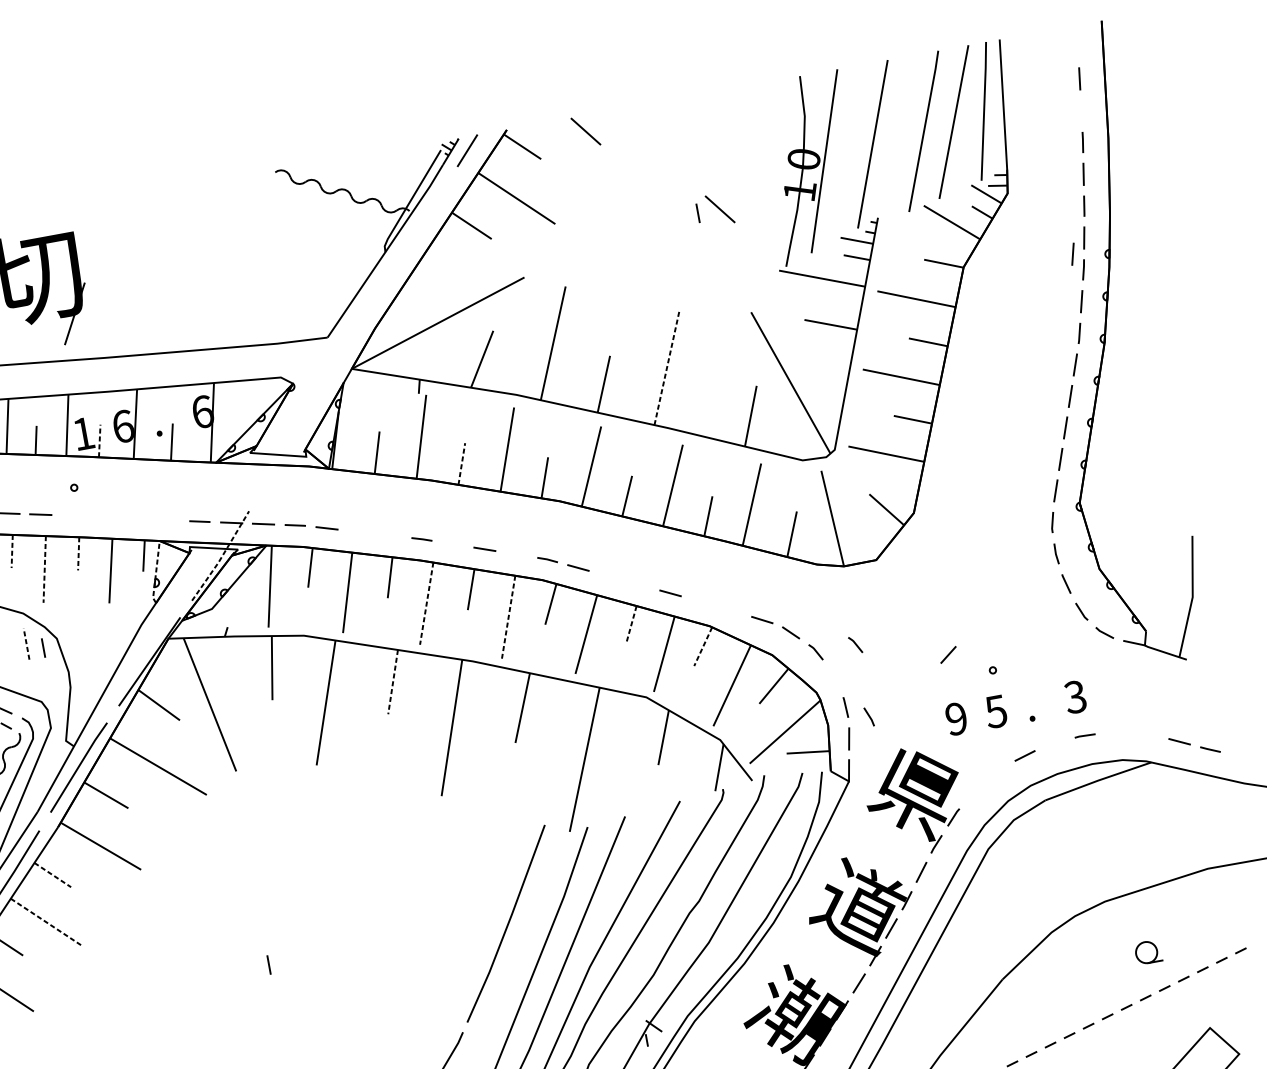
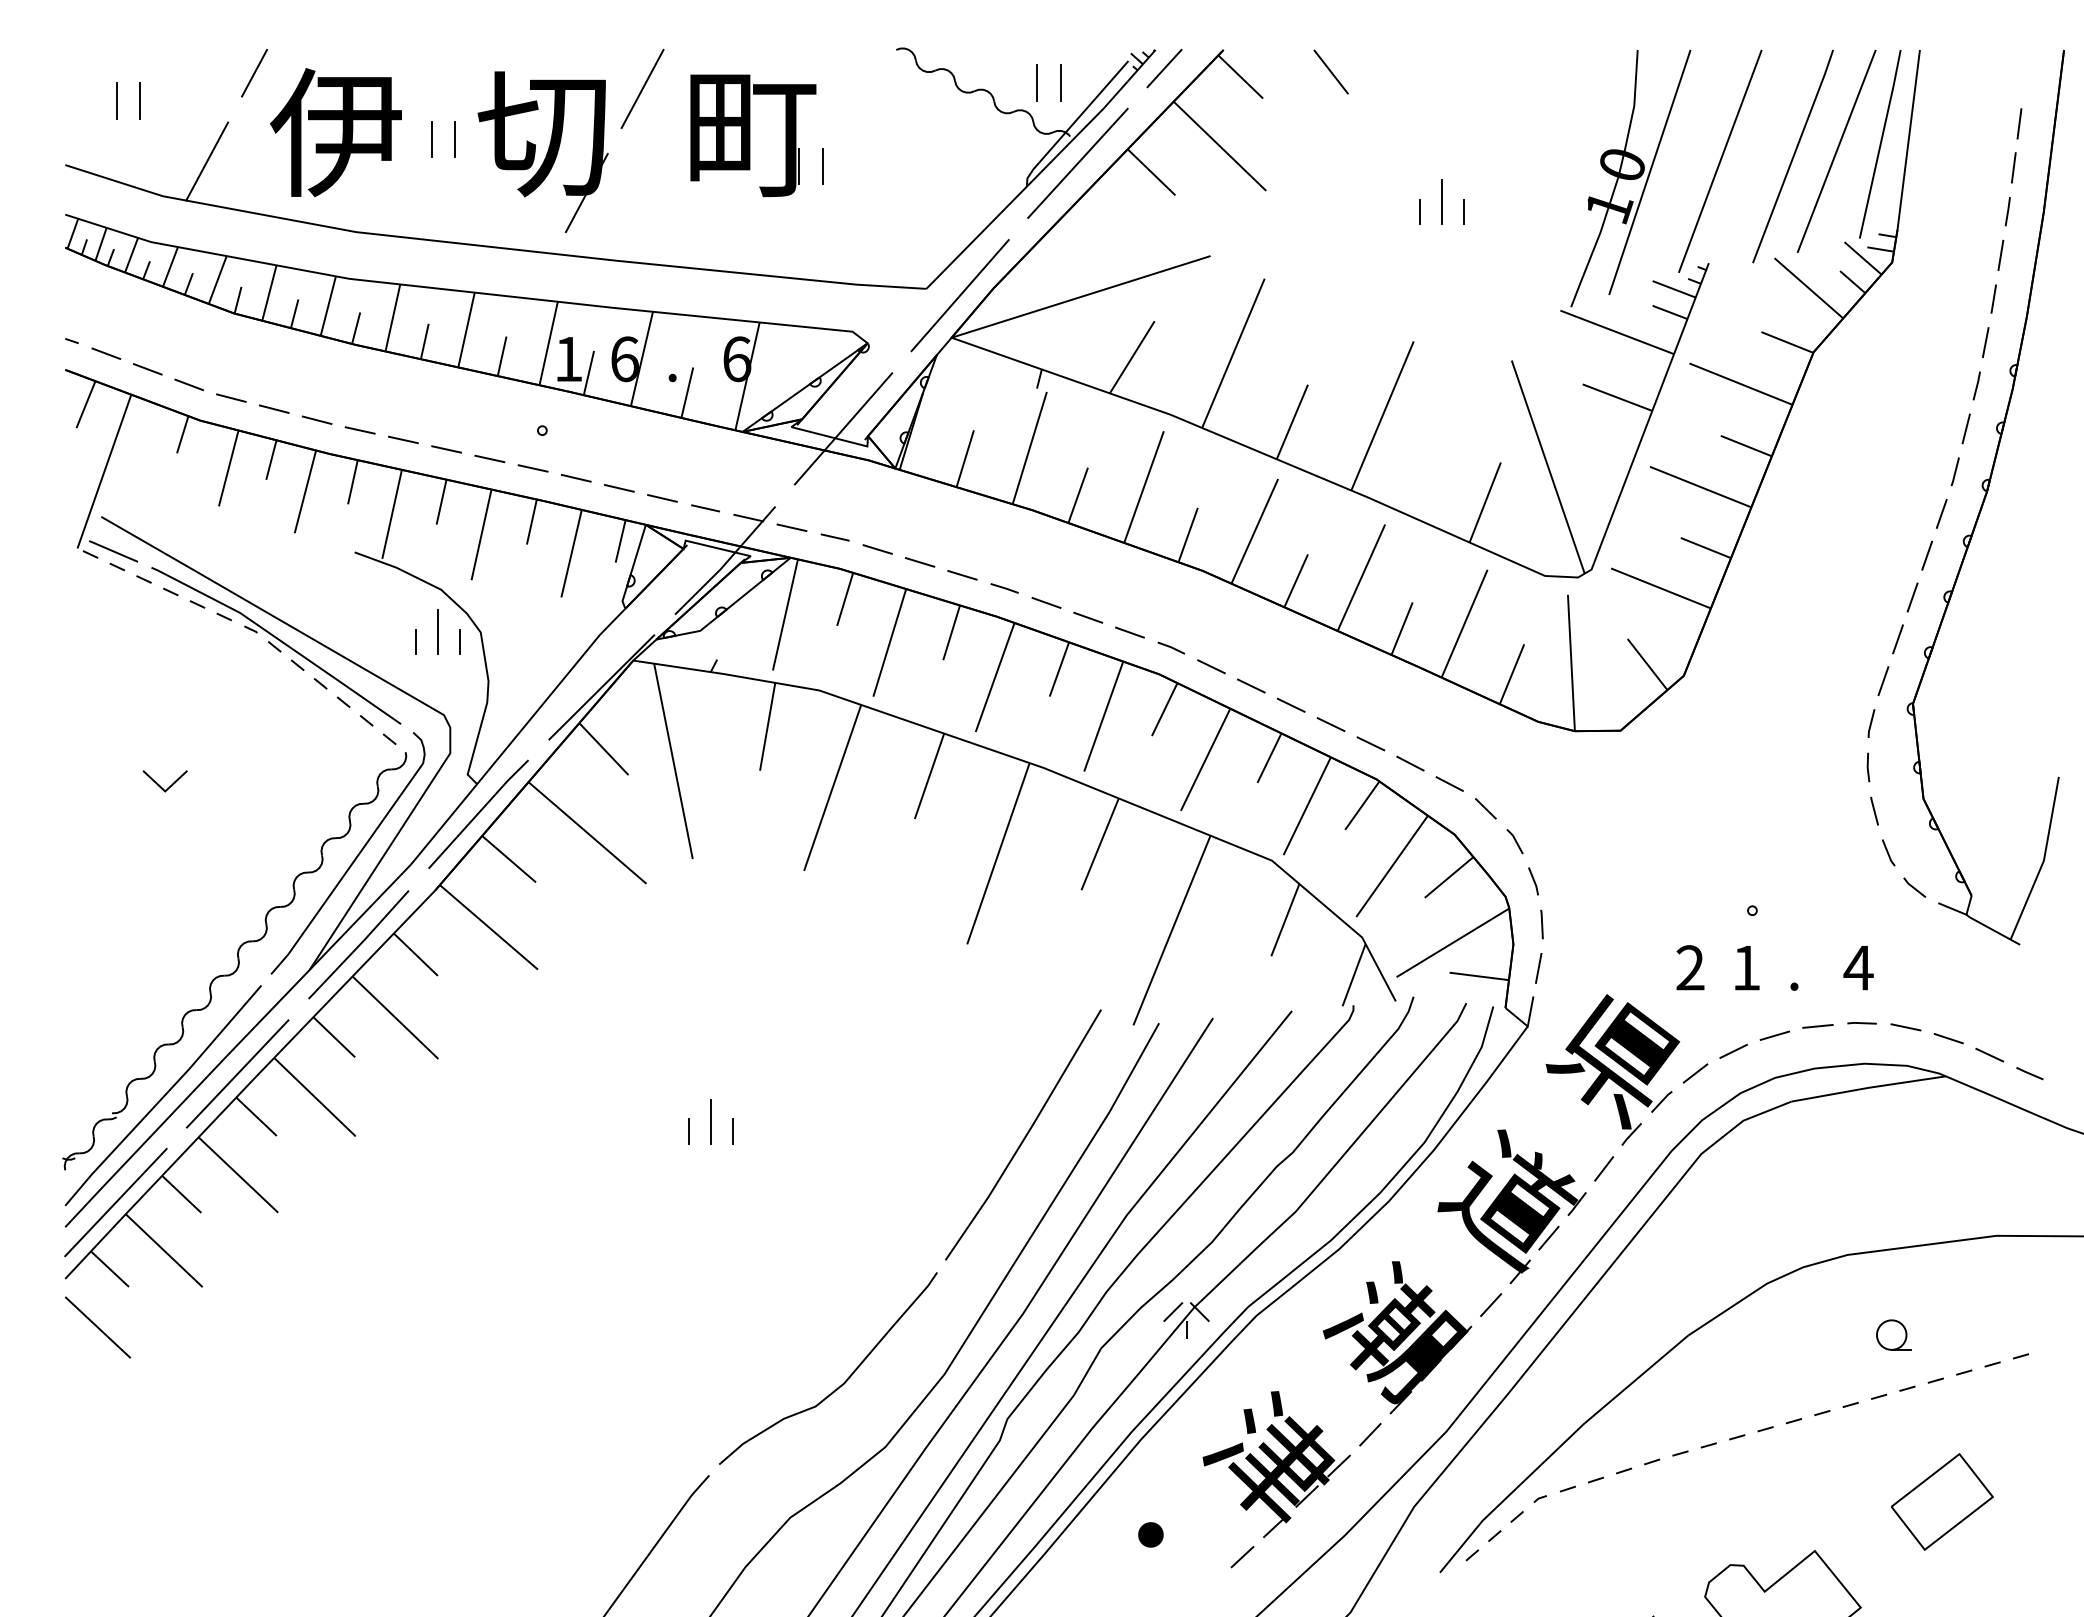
line: (1081, 110) -> (2013, 167), added
line: (395, 174) -> (1060, 82), added
line: (379, 177) -> (1037, 82), added
line: (680, 209) -> (1441, 202), added
line: (719, 209) -> (1494, 211), removed
line: (666, 218) -> (1419, 211), added
line: (418, 228) -> (1077, 162), added
line: (100, 232) -> (642, 88), added
part: (185, 251) -> (753, 135), added
line: (1072, 254) -> (1965, 361), removed
line: (238, 264) -> (822, 166), added
line: (351, 337) -> (959, 295), added
line: (666, 367) -> (1382, 415), dashed -> solid
line: (99, 441) -> (588, 373), dashed -> solid
line: (287, 447) -> (843, 428), added
line: (461, 463) -> (1078, 494), dashed -> solid
line: (72, 515) -> (532, 468), added
line: (103, 516) -> (575, 477), added
line: (136, 518) -> (619, 488), added
line: (168, 520) -> (662, 498), added
line: (358, 532) -> (919, 562), added
line: (390, 535) -> (962, 575), added
line: (453, 543) -> (1046, 602), added
line: (12, 551) -> (441, 502), dashed -> solid
line: (78, 554) -> (531, 522), dashed -> solid
line: (515, 554) -> (1129, 632), added
line: (221, 557) -> (726, 562), dashed -> solid
line: (44, 569) -> (481, 535), dashed -> solid
line: (155, 572) -> (632, 567), dashed -> solid
line: (609, 576) -> (1251, 685), added
line: (639, 584) -> (1290, 704), added
line: (700, 601) -> (1370, 743), added
line: (426, 603) -> (995, 677), dashed -> solid
line: (731, 610) -> (1410, 763), added
line: (508, 617) -> (1103, 717), dashed -> solid
line: (631, 625) -> (1269, 758), dashed -> solid
line: (26, 643) -> (438, 631), dashed -> solid
line: (855, 644) -> (1570, 840), removed
line: (703, 646) -> (1362, 805), dashed -> solid
line: (11, 653) -> (415, 641), added
line: (948, 654) -> (1695, 1073), moved
line: (393, 682) -> (929, 776), dashed -> solid
text: (1075, 696) -> (1858, 967), 3 -> 4
text: (996, 712) -> (1746, 968), 5 -> 1
line: (869, 717) -> (1533, 881), moved
text: (956, 718) -> (1690, 967), 9 -> 2
line: (1116, 733) -> (1905, 1027), added
line: (1148, 735) -> (1948, 1038), added
line: (1053, 743) -> (1817, 1025), added
line: (997, 771) -> (1733, 1050), added
line: (52, 875) -> (415, 954), dashed -> solid
line: (46, 922) -> (395, 1017), dashed -> solid
line: (283, 955) -> (711, 1122), added
line: (300, 958) -> (733, 1131), added
line: (635, 1029) -> (1173, 1311), added

